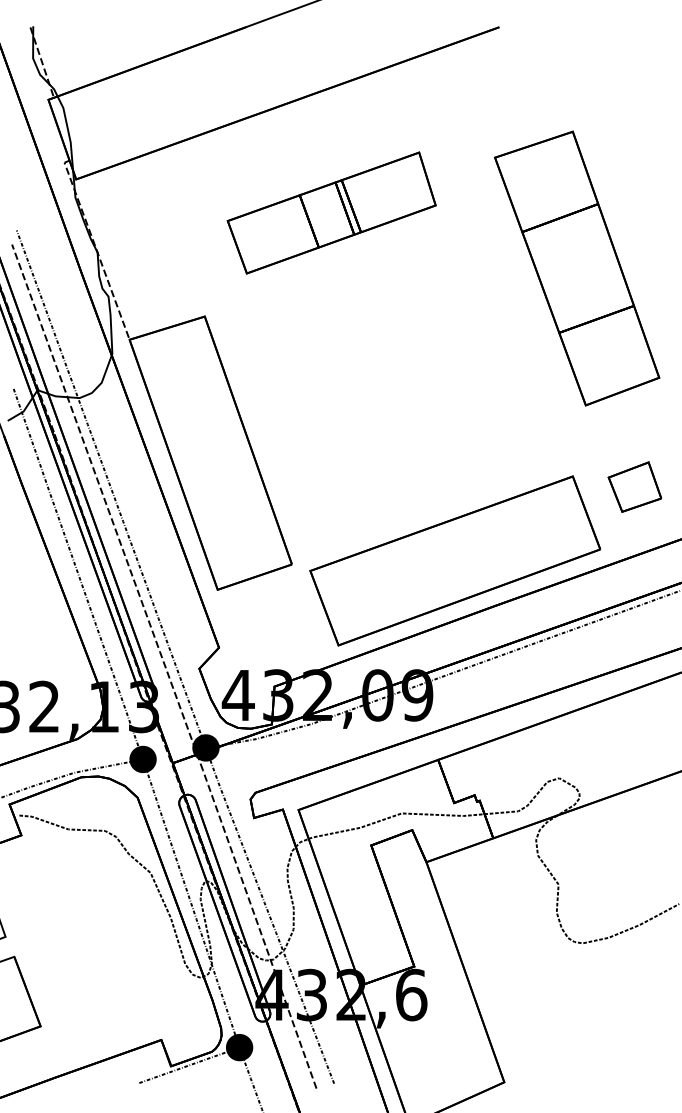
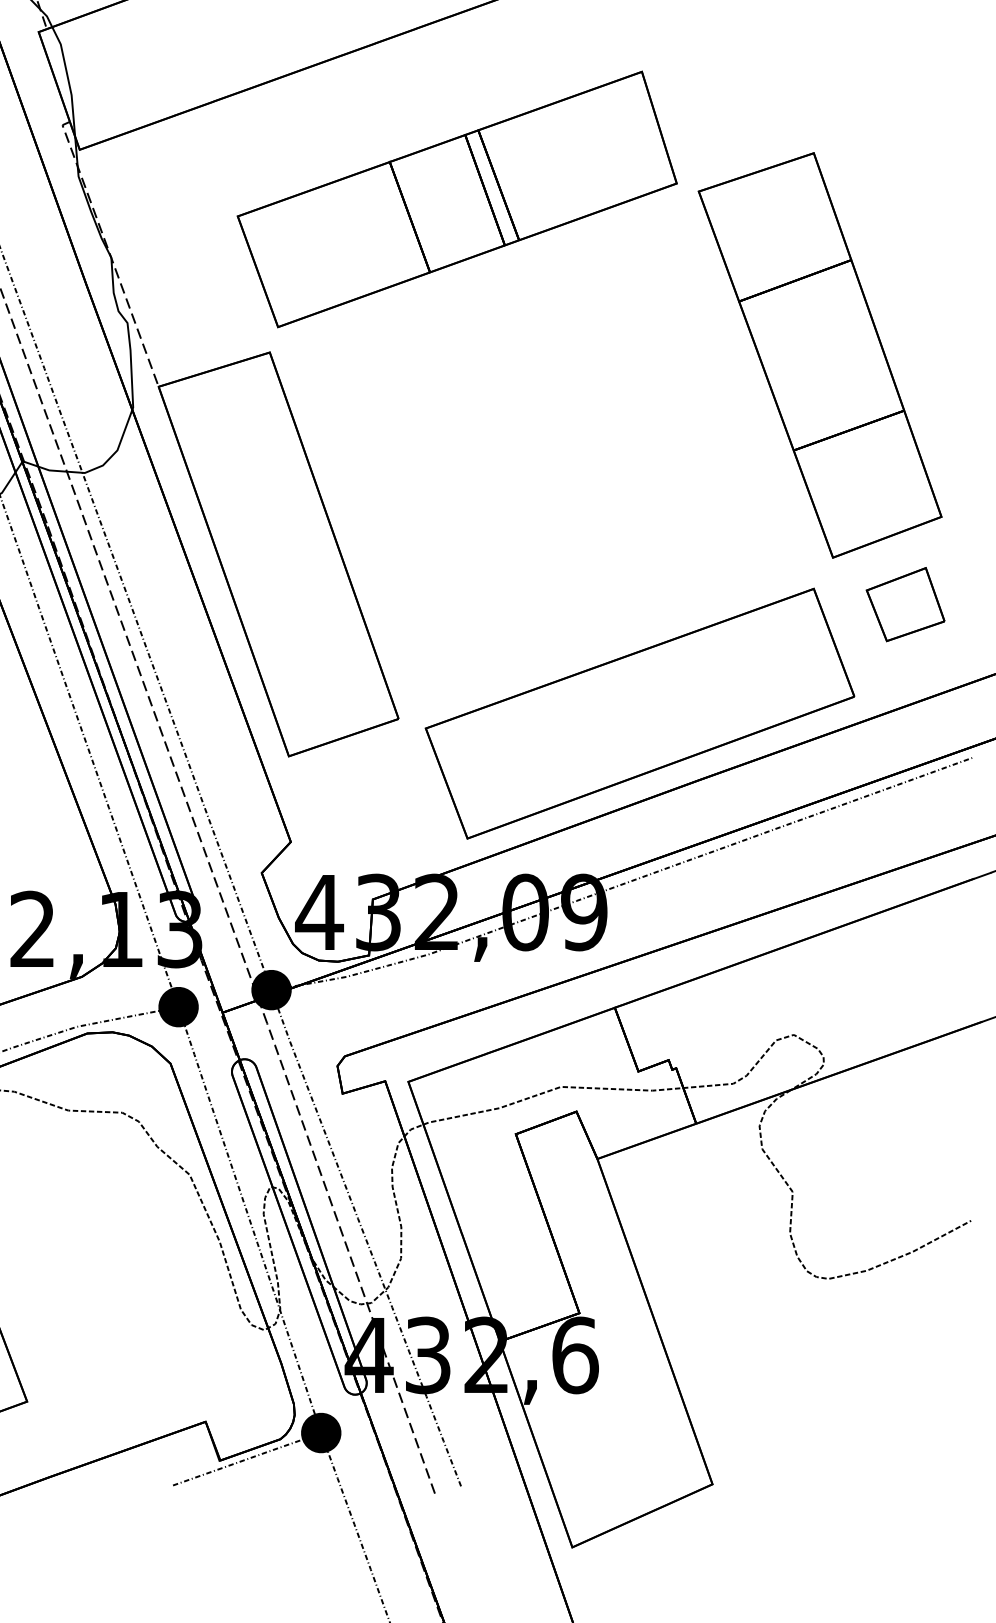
part: (331, 212) -> (457, 198), size x1.43
part: (577, 268) -> (820, 355), moved

